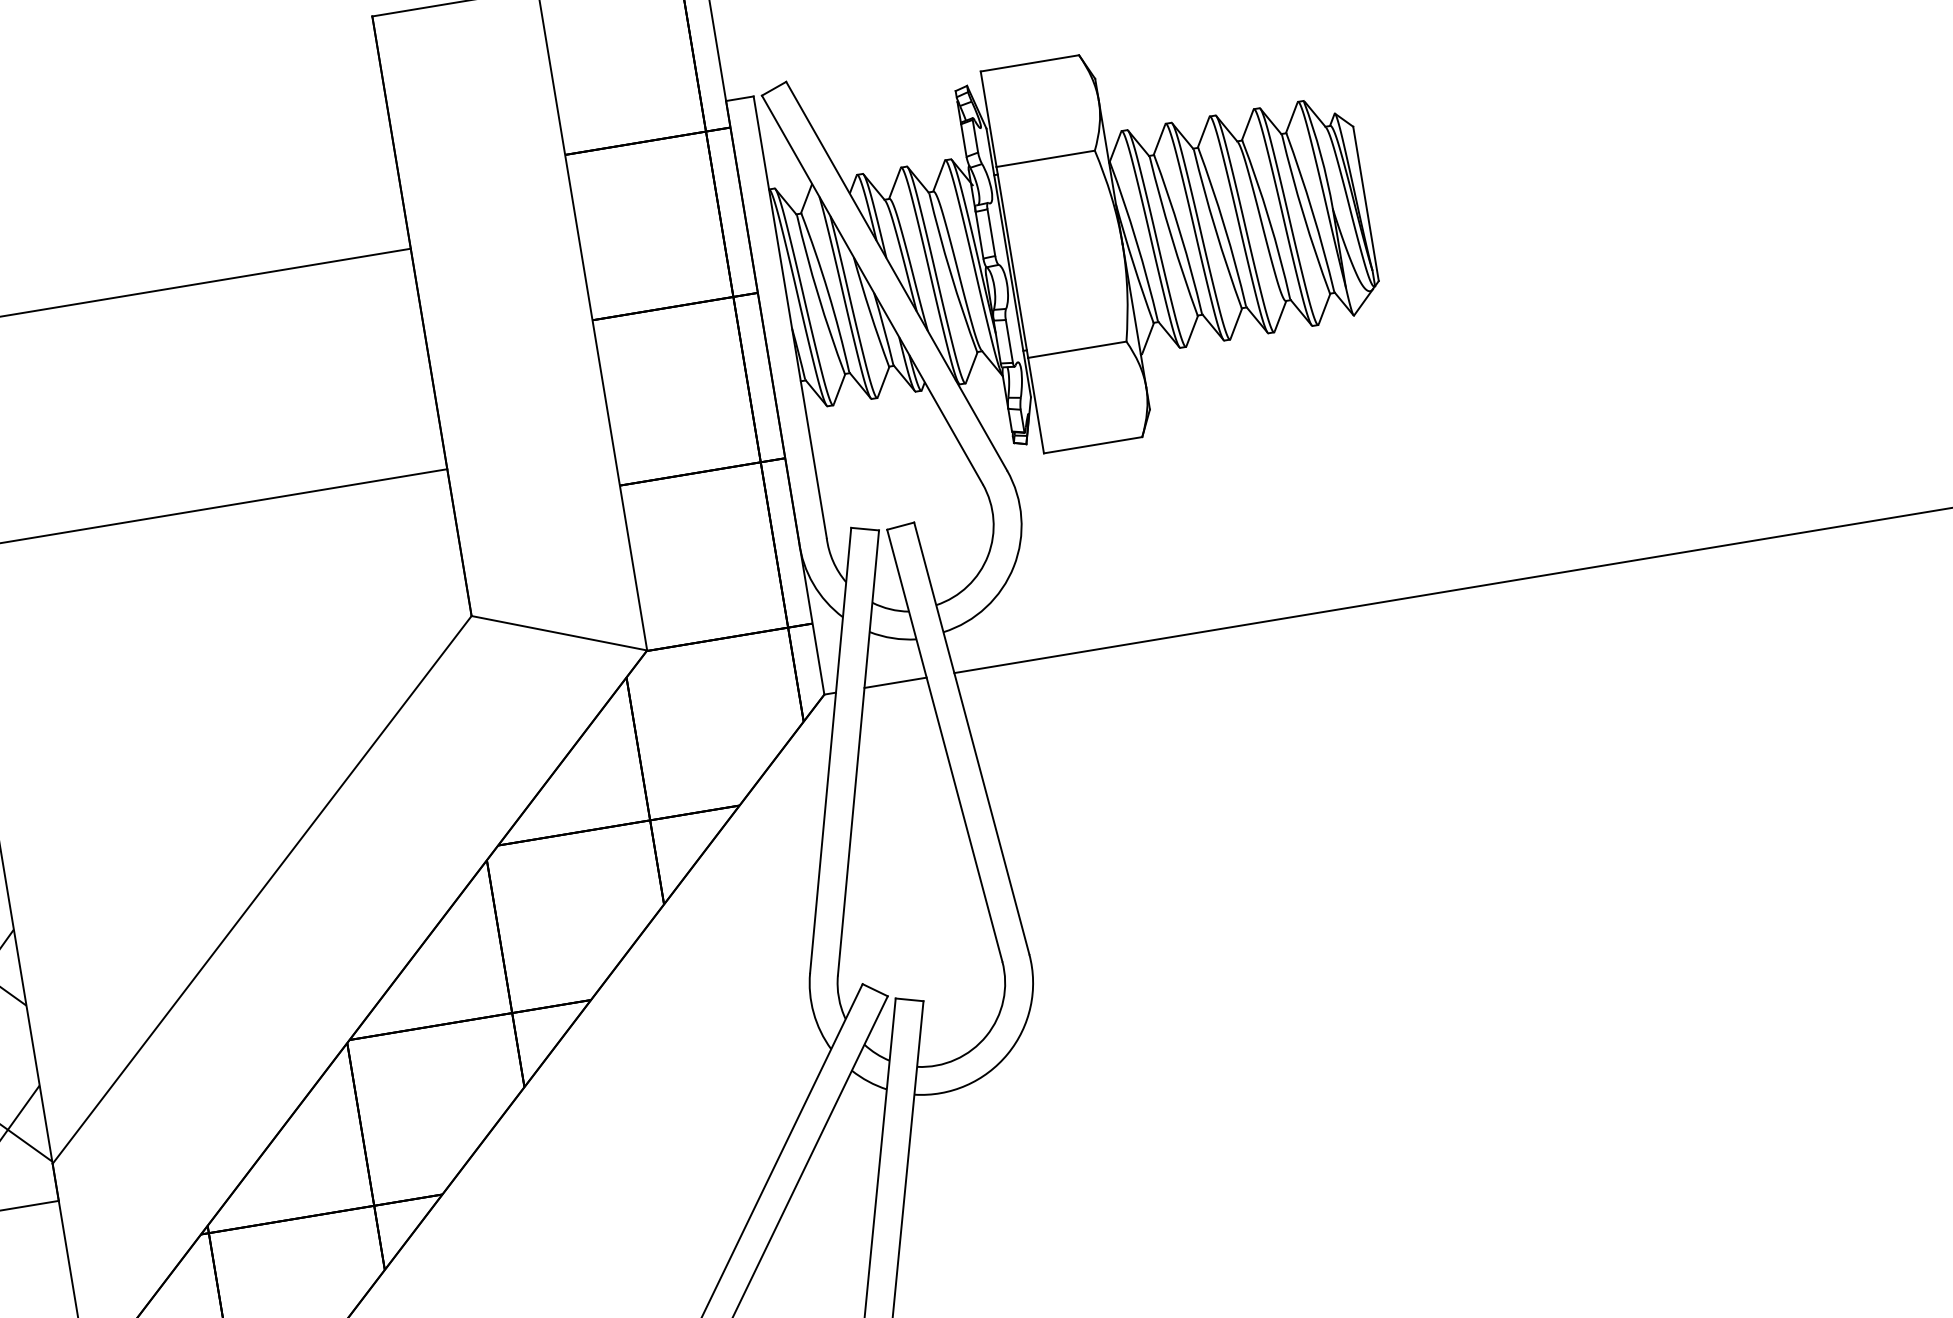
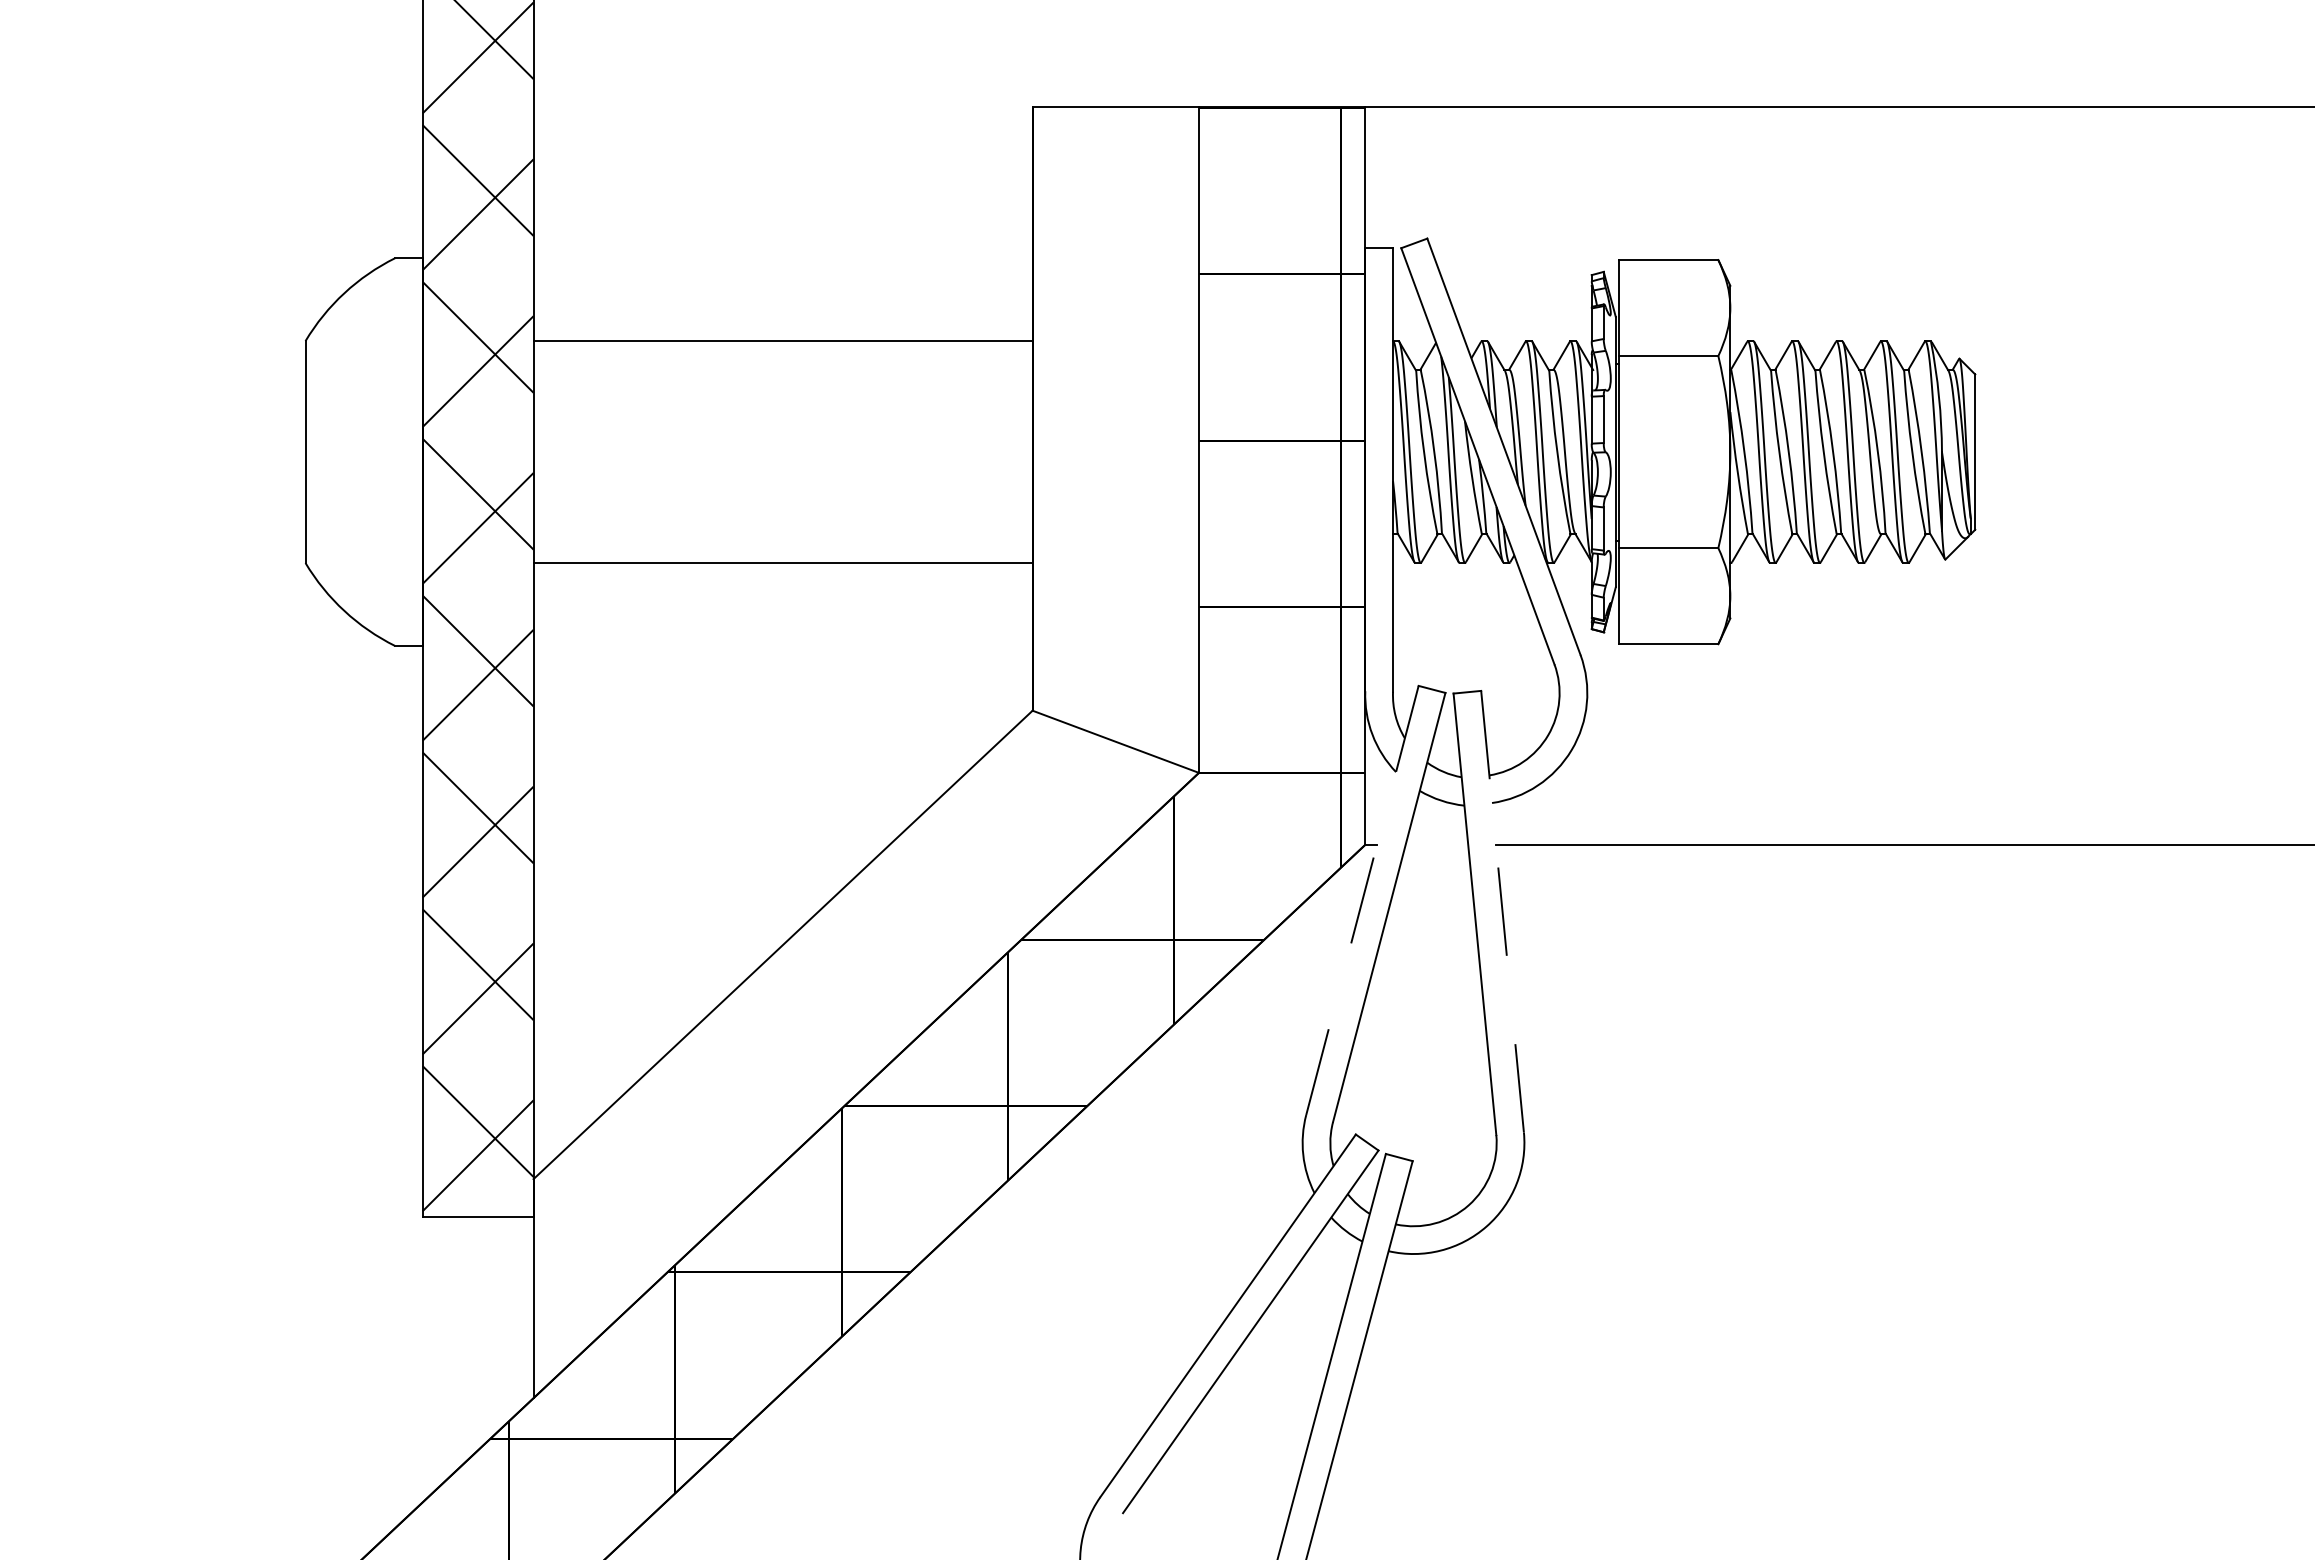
line: (895, 682) -> (1436, 844), removed
line: (971, 738) -> (1502, 911), solid -> dashed
line: (830, 750) -> (1362, 900), solid -> dashed

